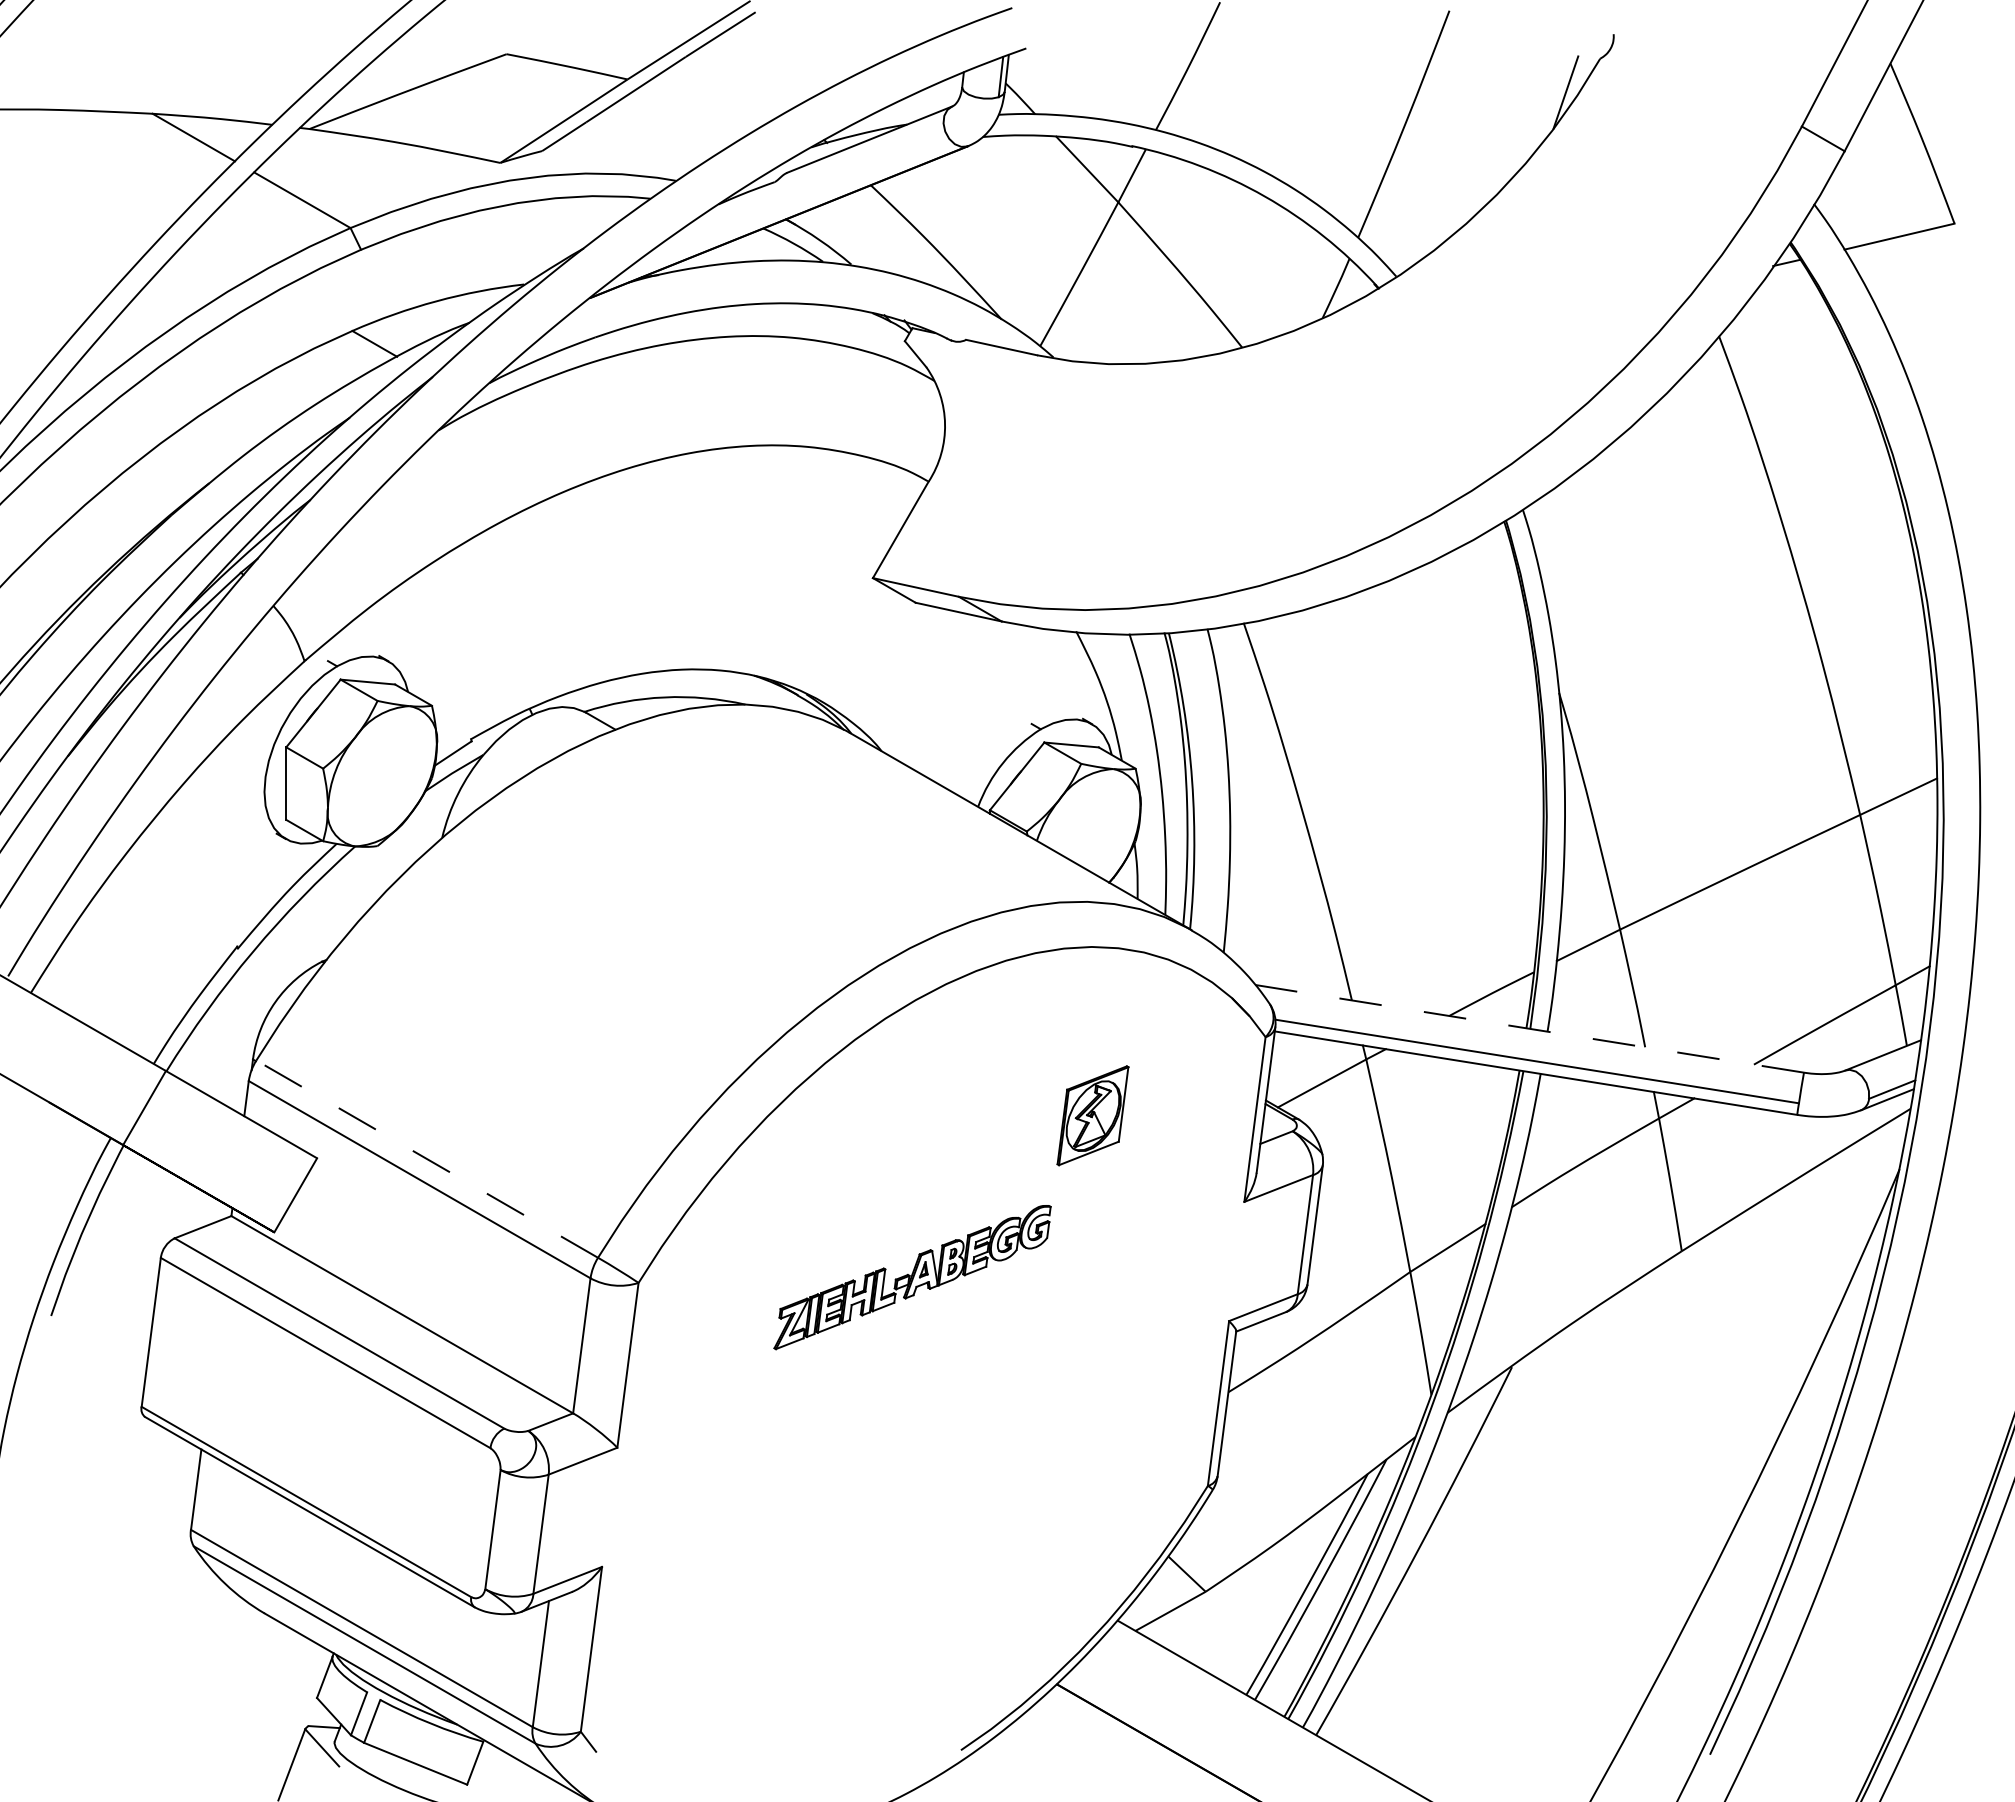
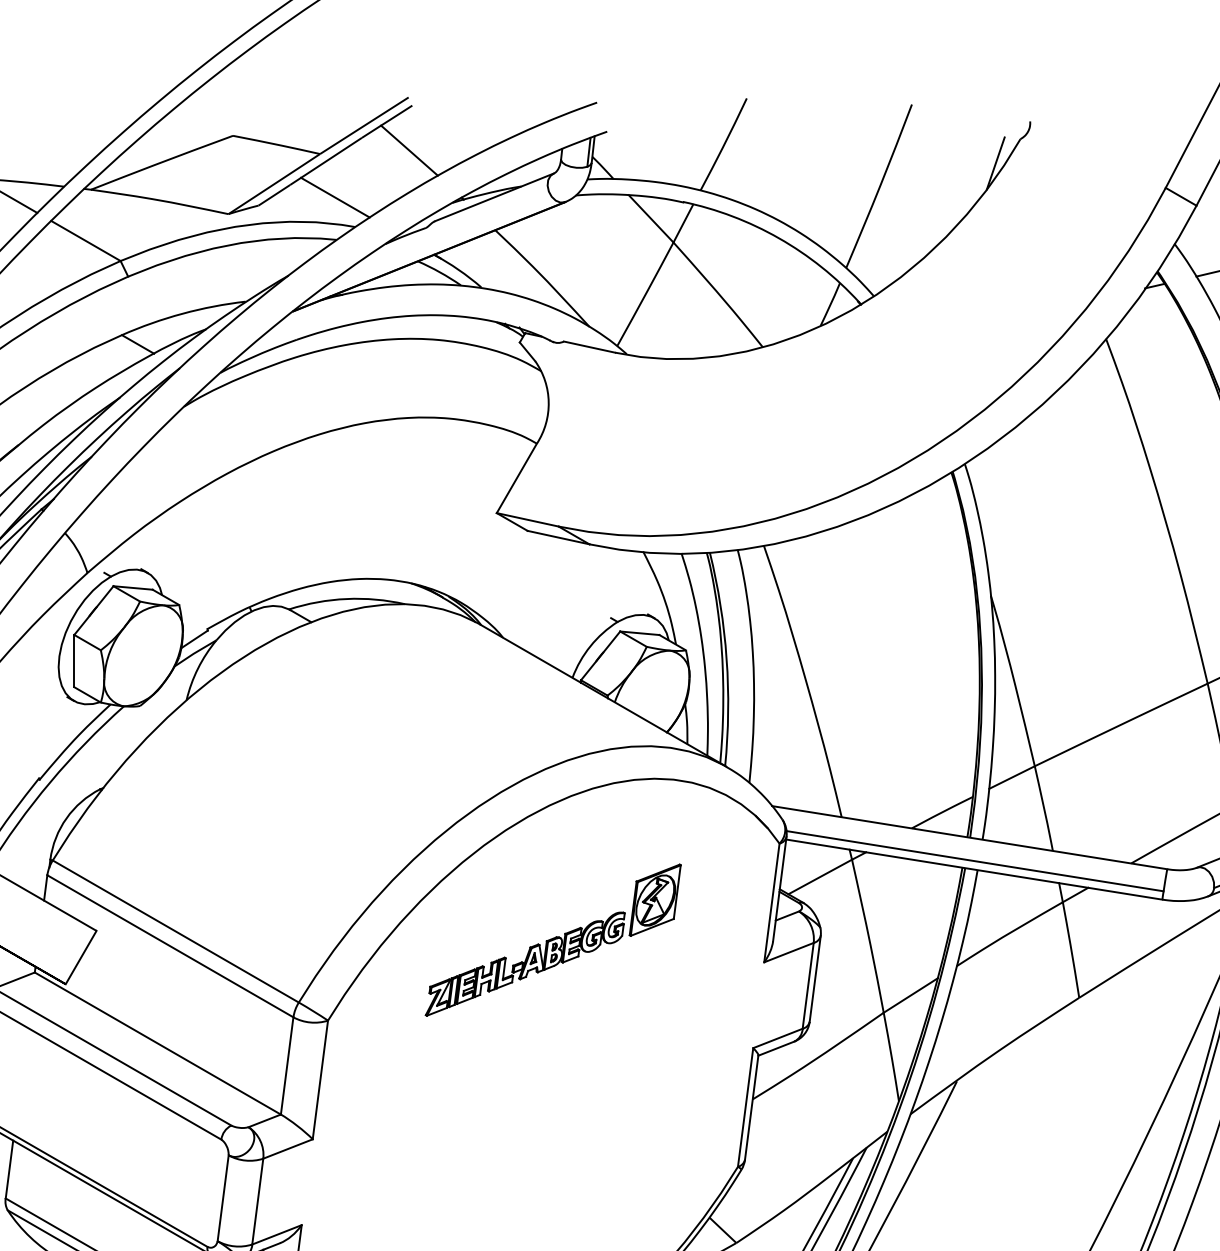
line: (751, 74) -> (409, 150), added
line: (648, 139) -> (335, 197), added
line: (1529, 1028) -> (969, 837), dashed -> solid
line: (426, 1158) -> (175, 931), dashed -> solid
part: (912, 1277) -> (525, 964), moved

